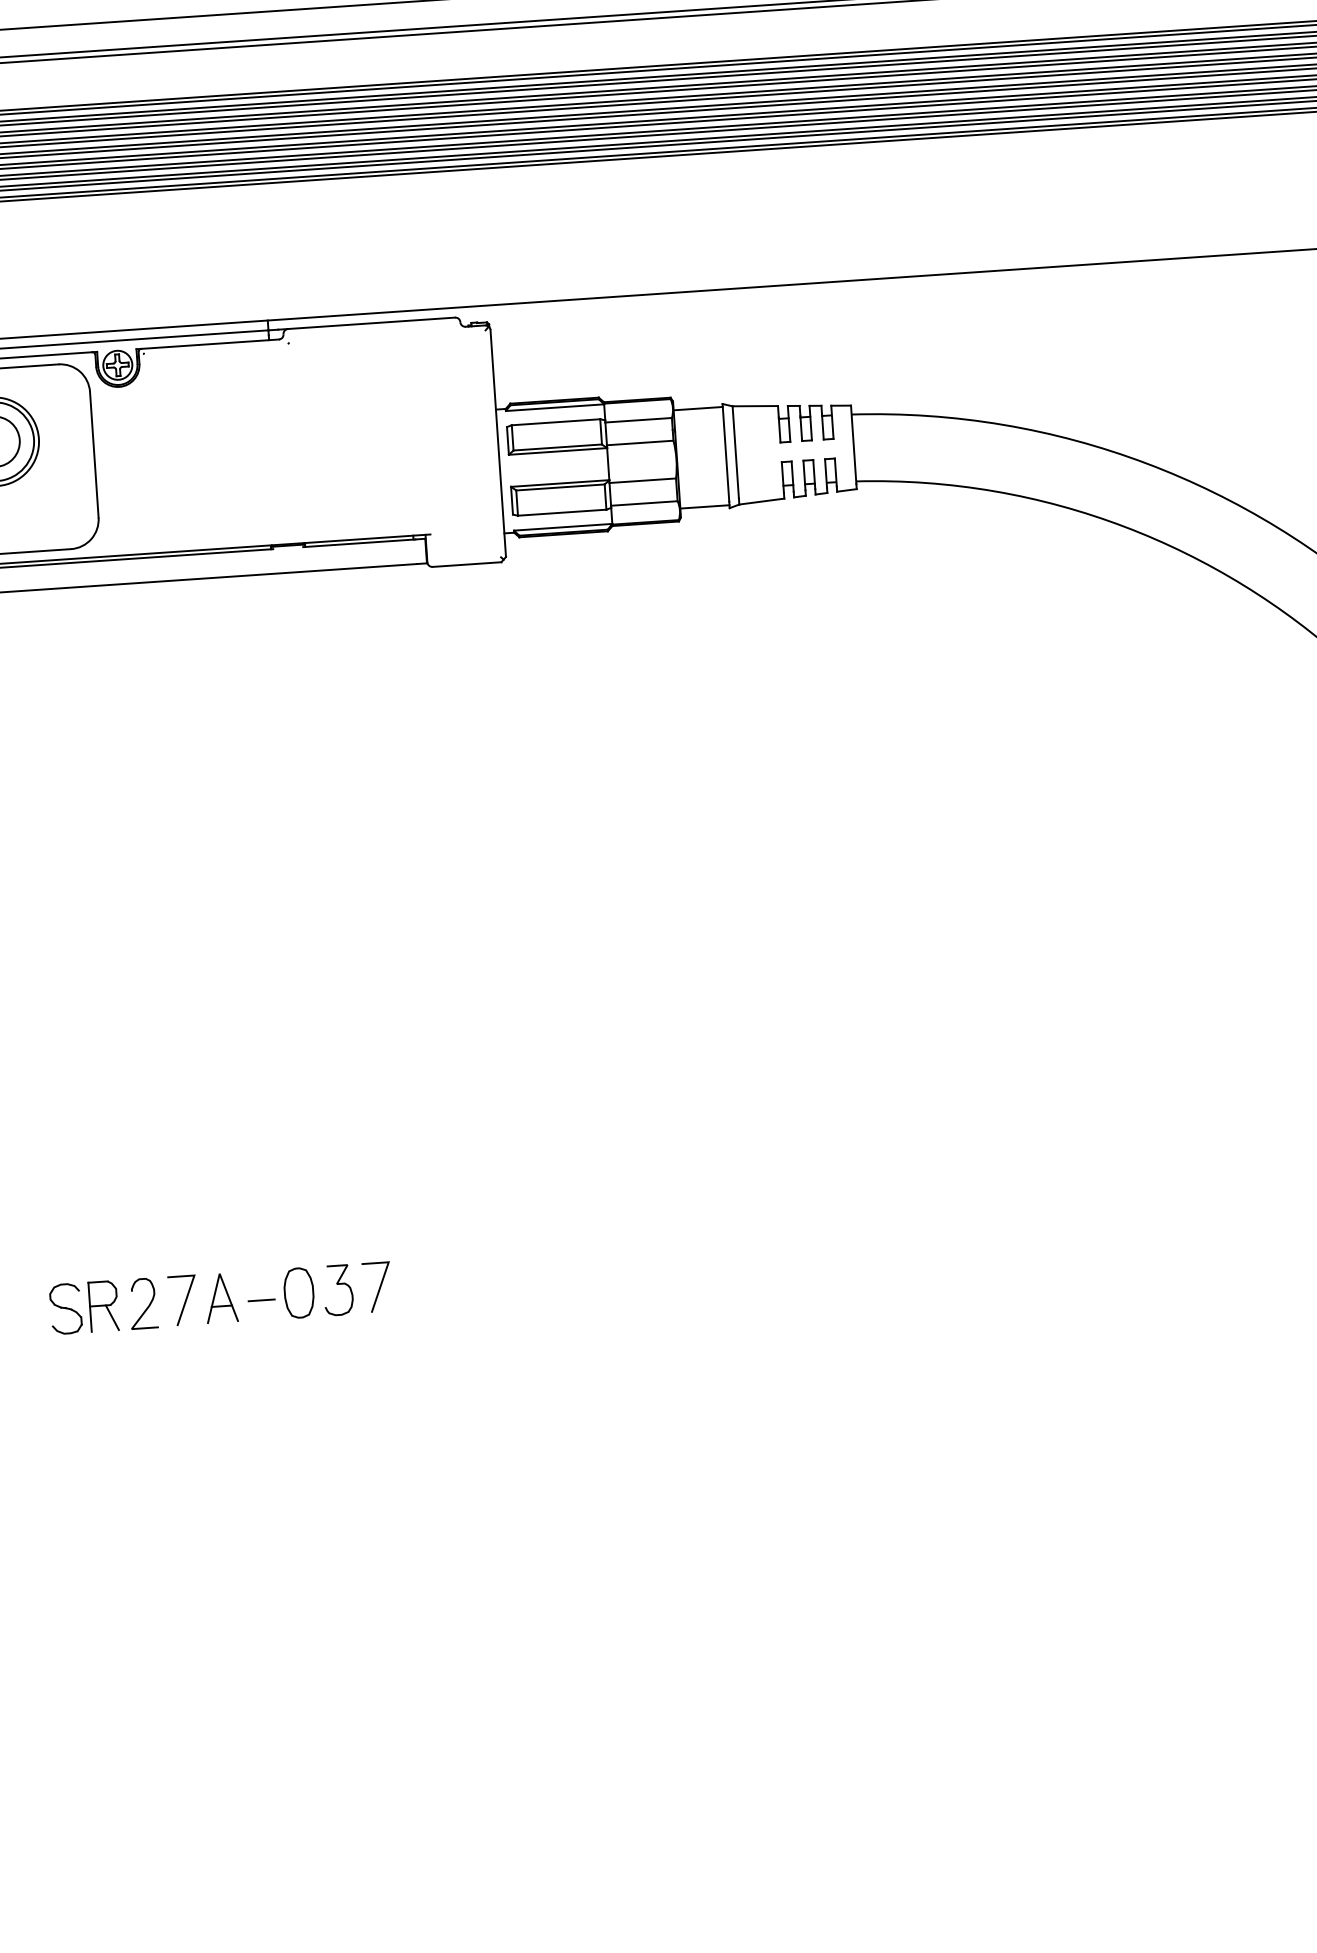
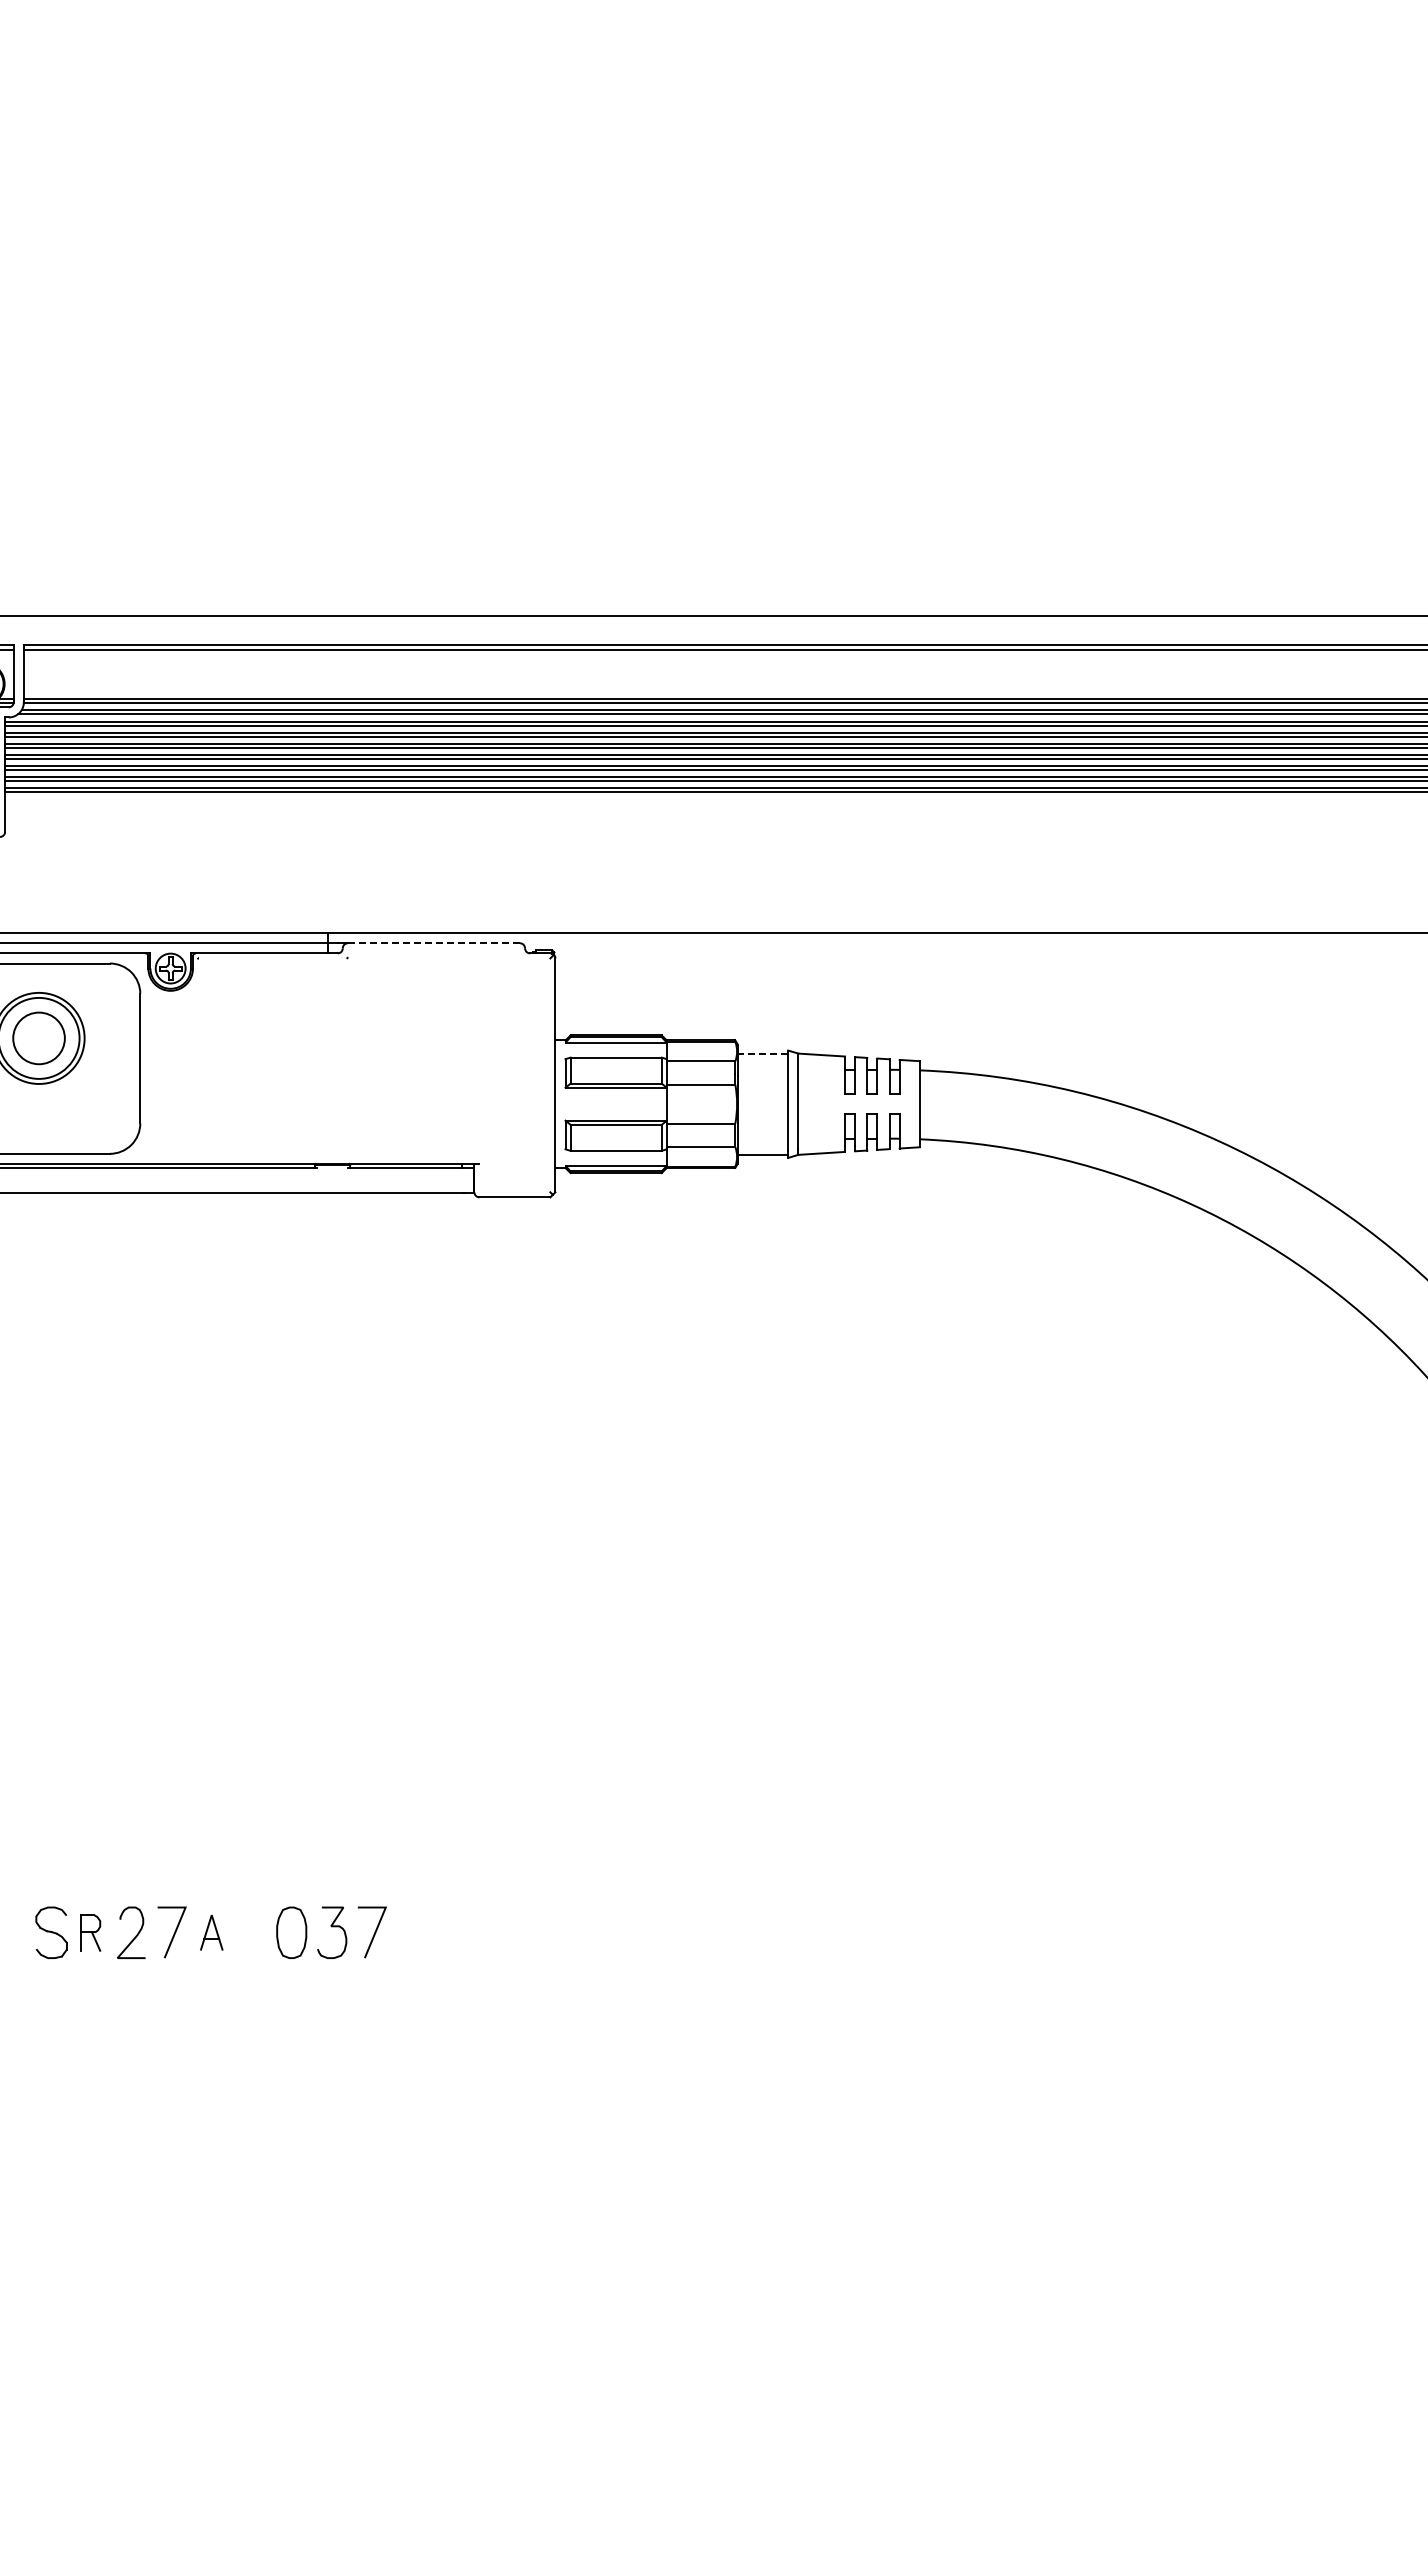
line: (371, 323) -> (433, 943), solid -> dashed
line: (697, 408) -> (762, 1053), solid -> dashed
part: (221, 1298) -> (211, 1932), size x0.7
line: (261, 1300) -> (252, 1937), removed
part: (103, 1307) -> (90, 1933), size x0.7

